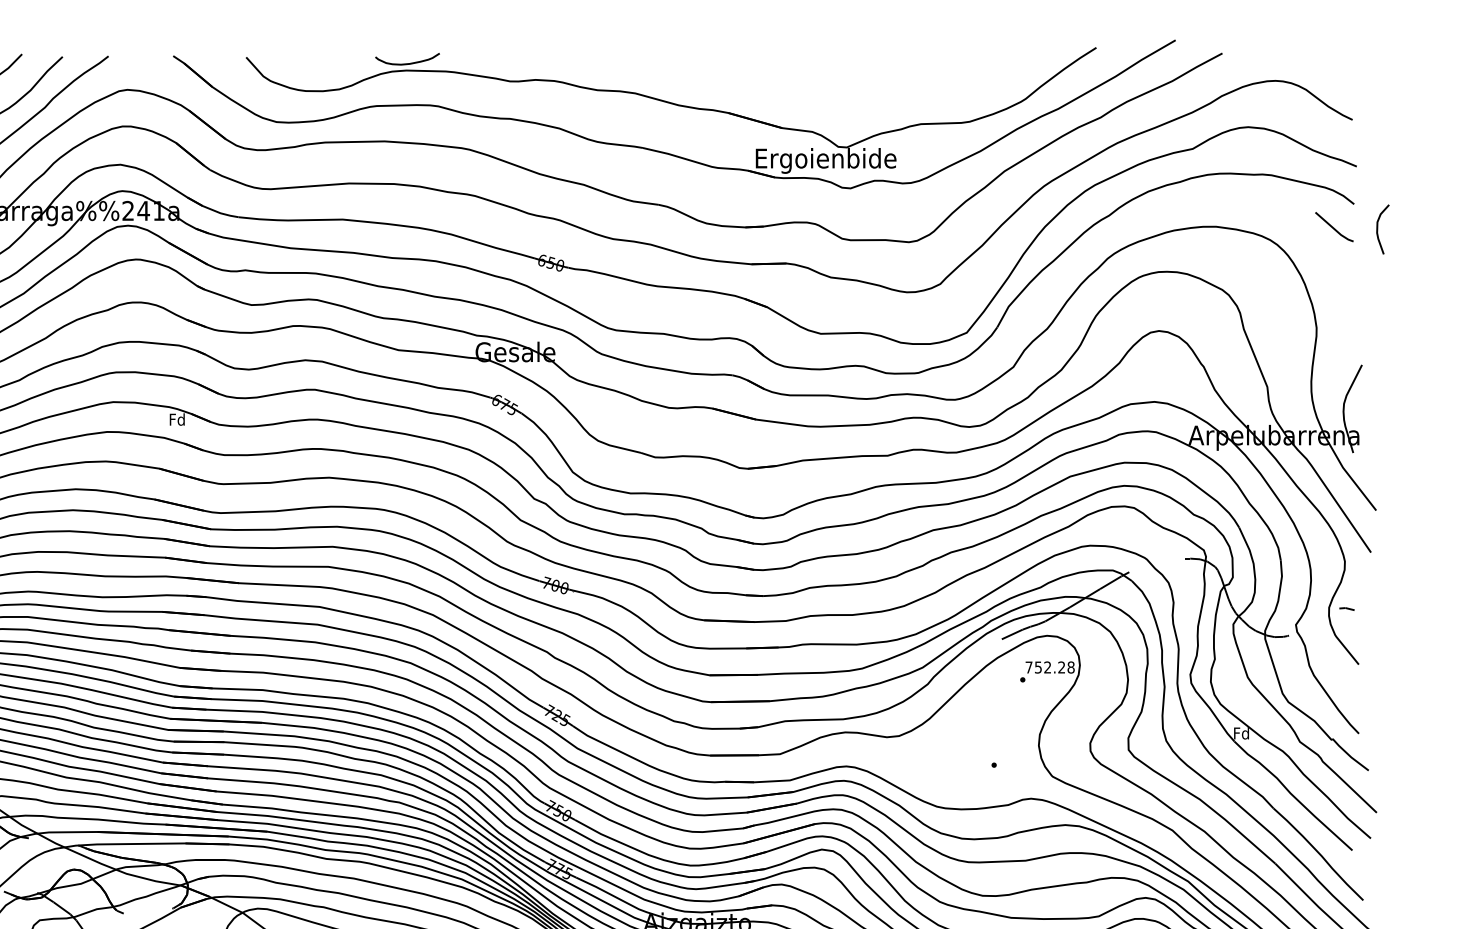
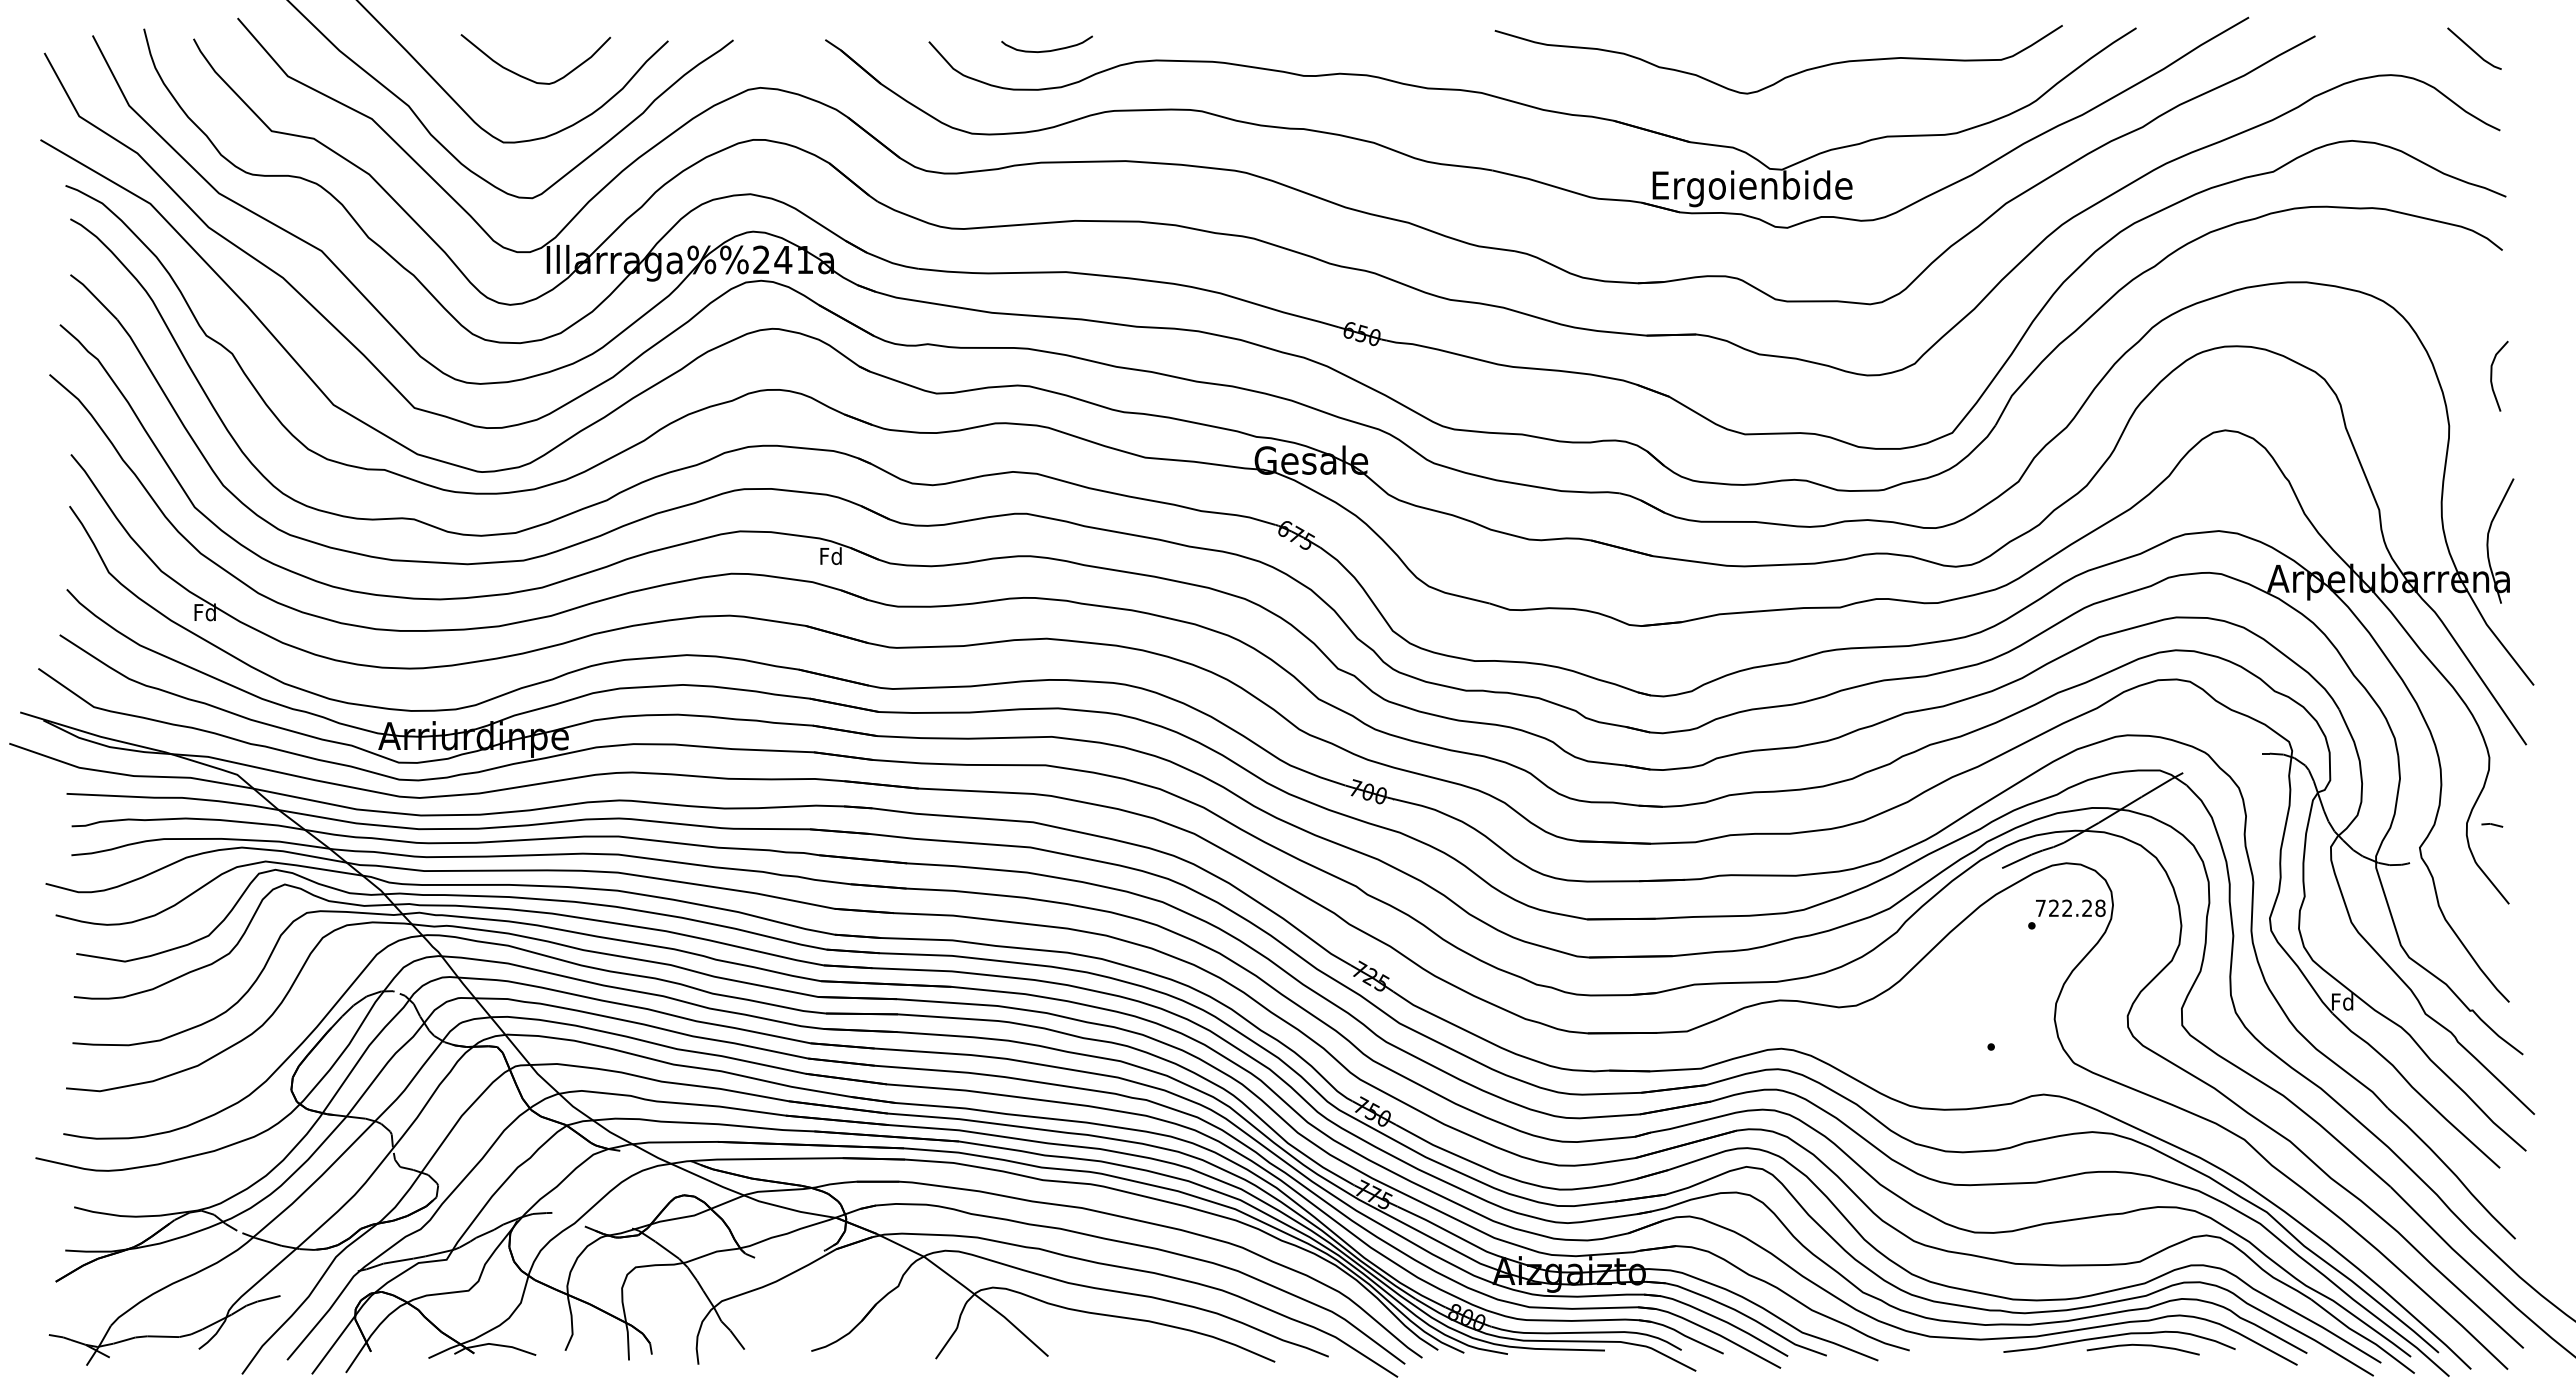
curve: (407, 63) -> (1046, 50), moved
curve: (849, 81) -> (1785, 76), added
line: (1333, 227) -> (2473, 49), moved
curve: (1378, 228) -> (2492, 375), moved
text: (1038, 666) -> (2053, 907), 752.28 -> 722.28

